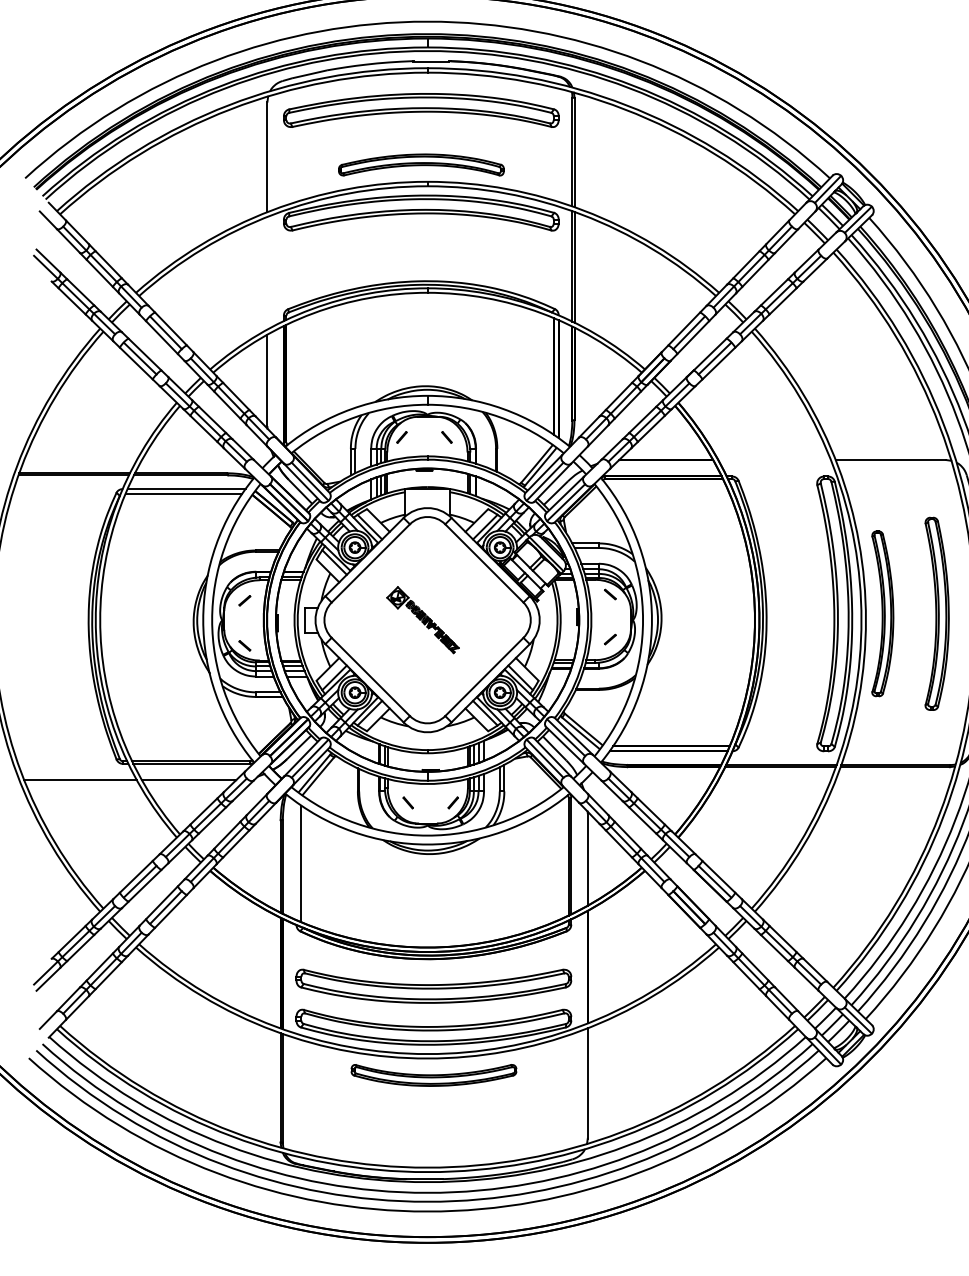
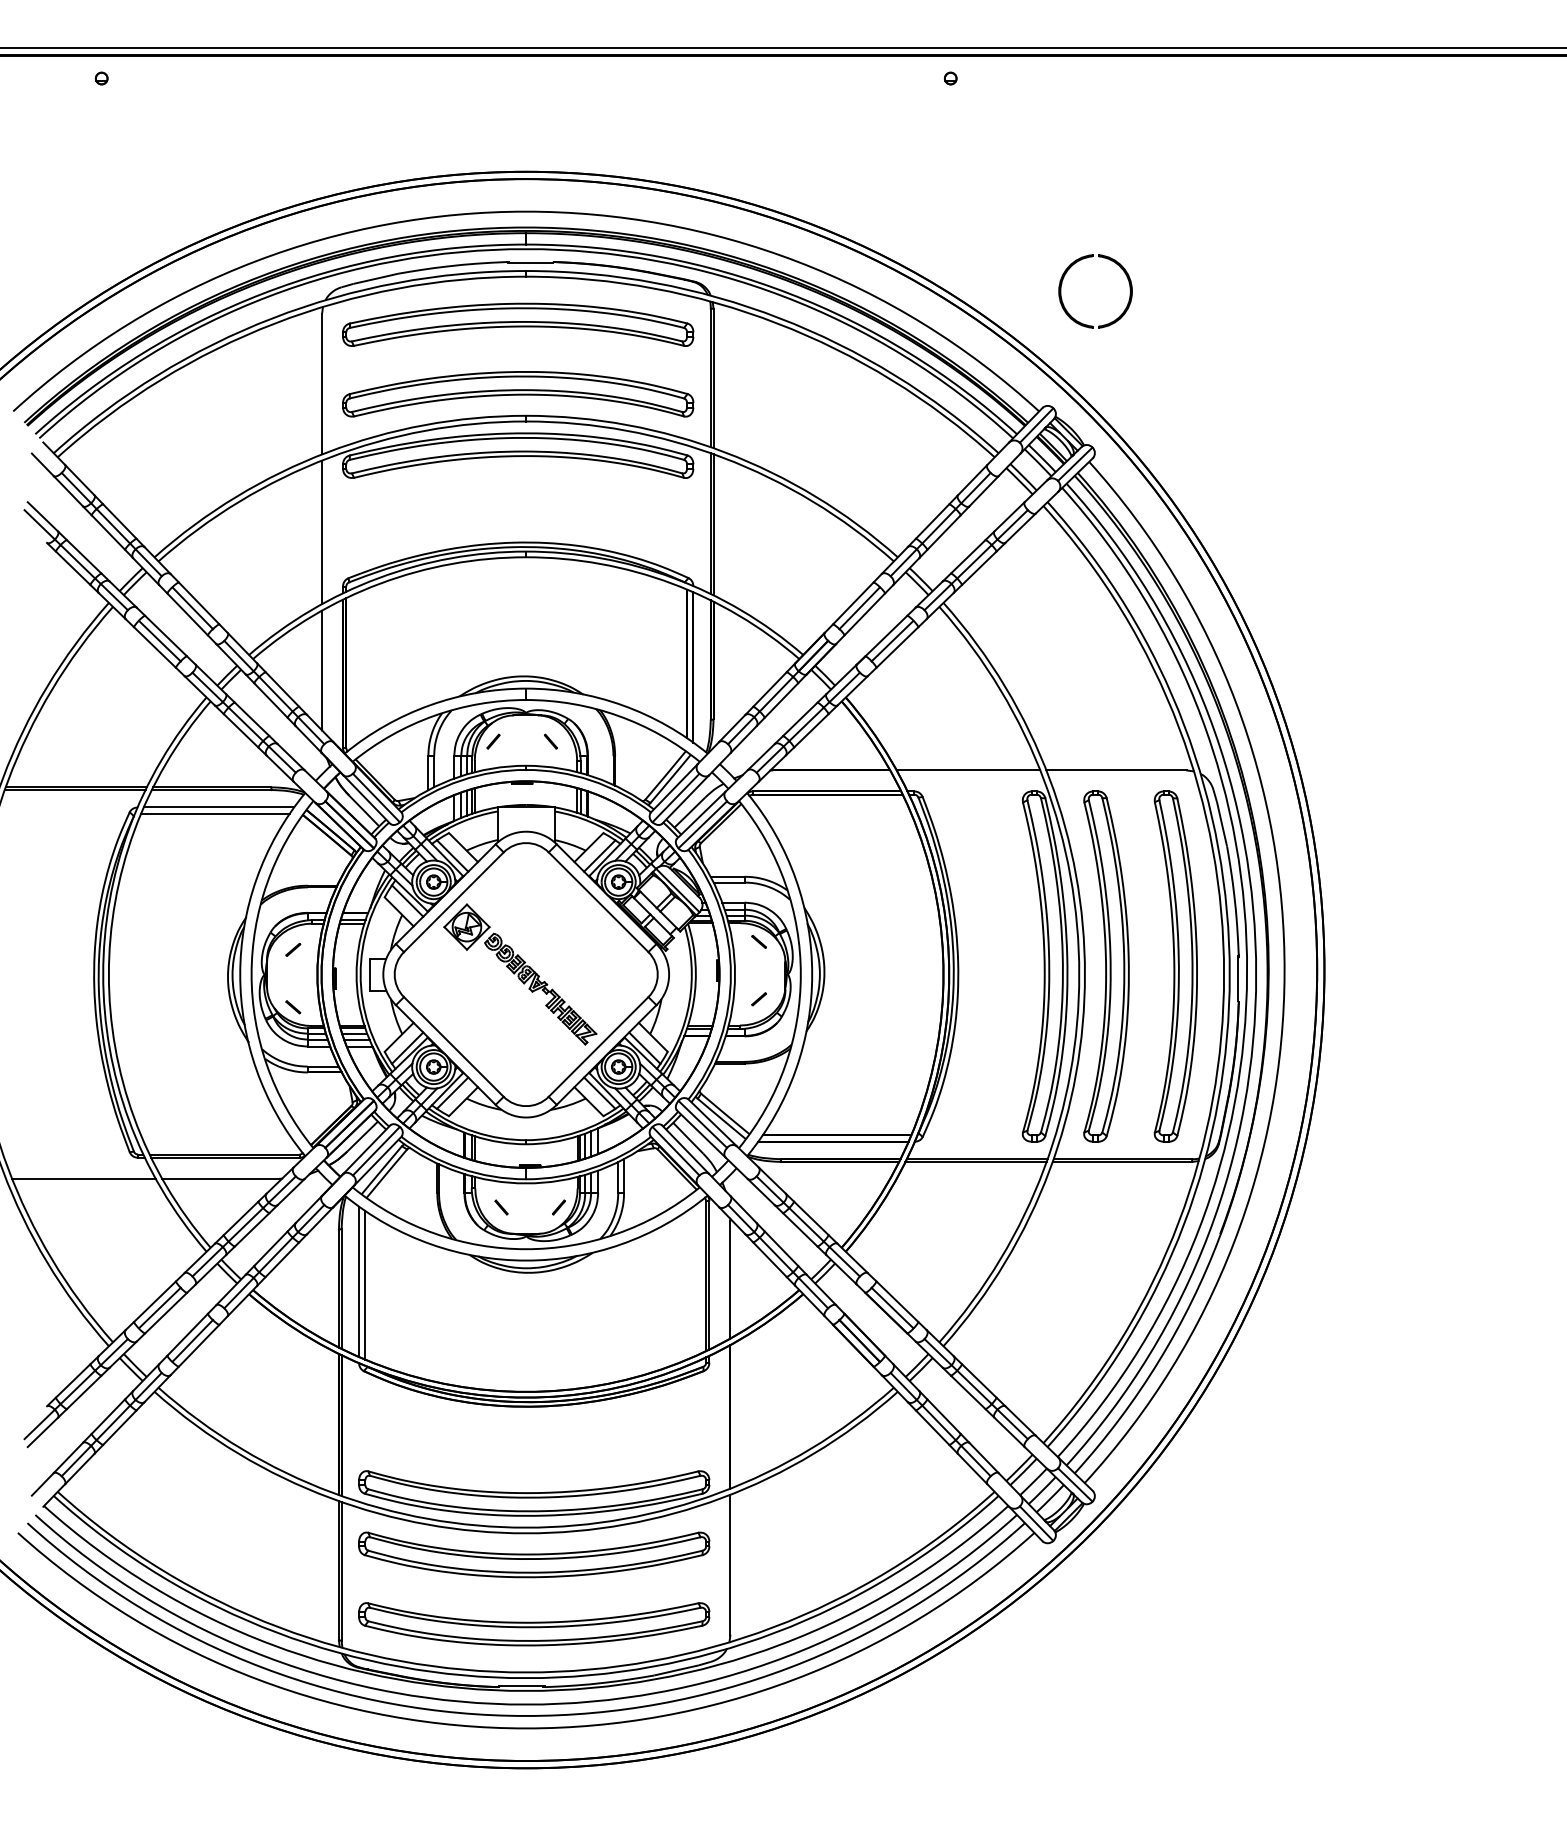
part: (848, 78) -> (1062, 284), added
part: (421, 165) -> (518, 394), size x1.67
line: (267, 273) -> (322, 532), added
line: (774, 460) -> (968, 770), added
part: (882, 613) -> (1106, 966), size x1.67
part: (936, 613) -> (1175, 966), size x1.43
part: (423, 620) -> (520, 974), size x1.67
line: (296, 860) -> (359, 1281), added
part: (434, 986) -> (534, 1624), moved
part: (434, 1075) -> (534, 1554), size x1.67

